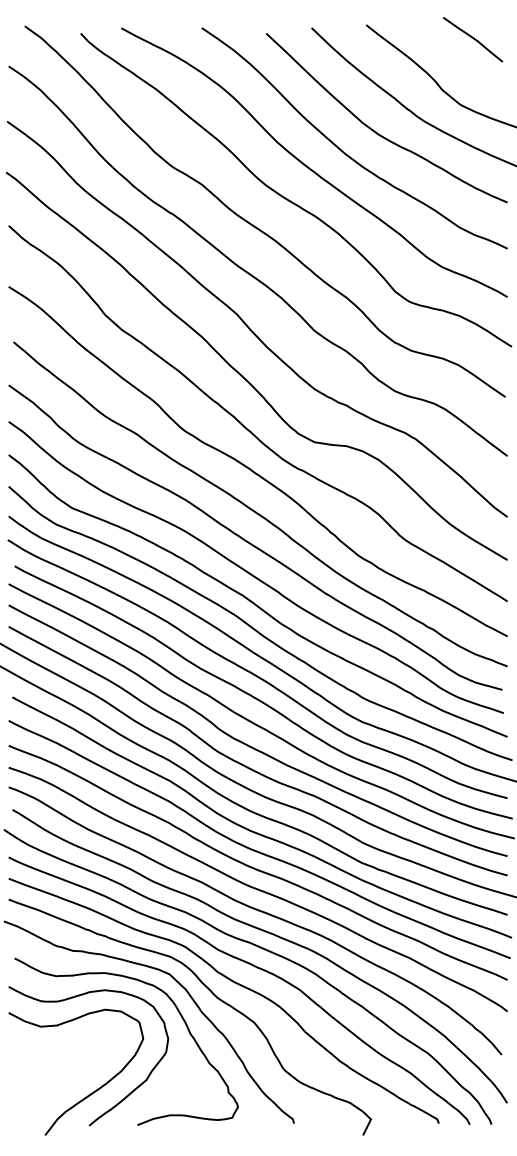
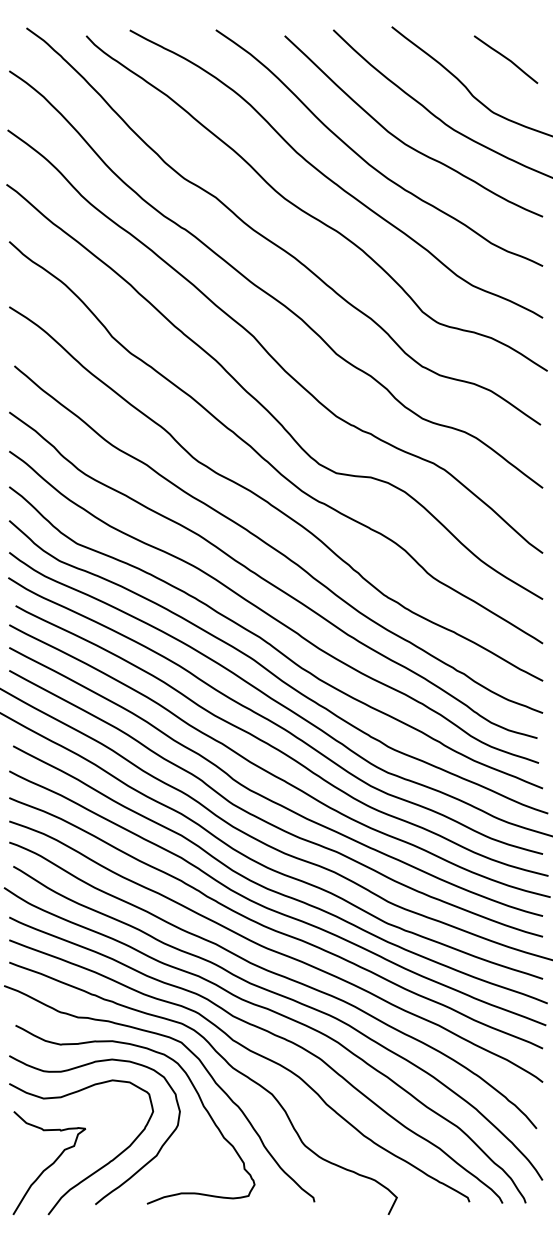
curve: (473, 39) -> (506, 59), moved
curve: (46, 1088) -> (49, 1164), added

